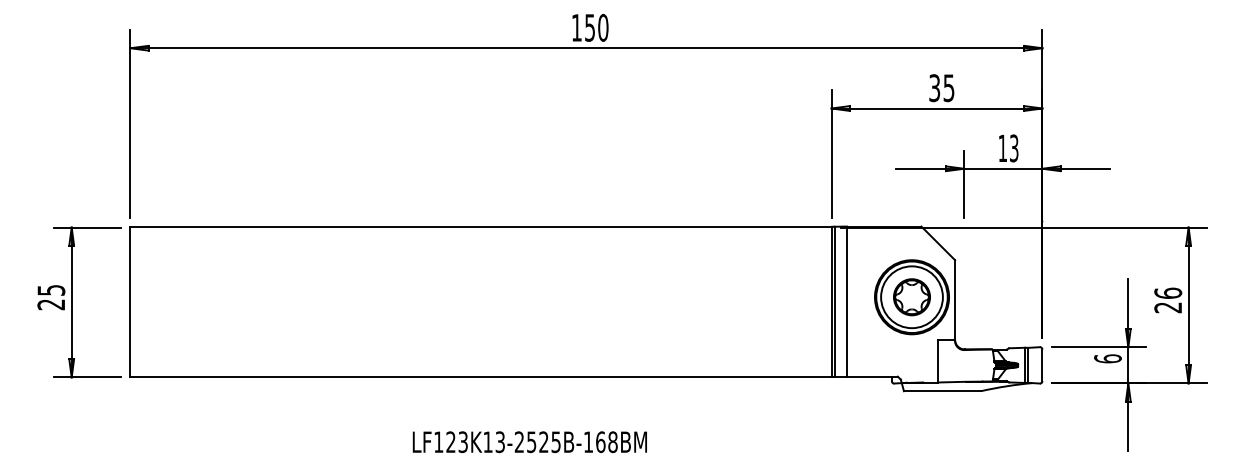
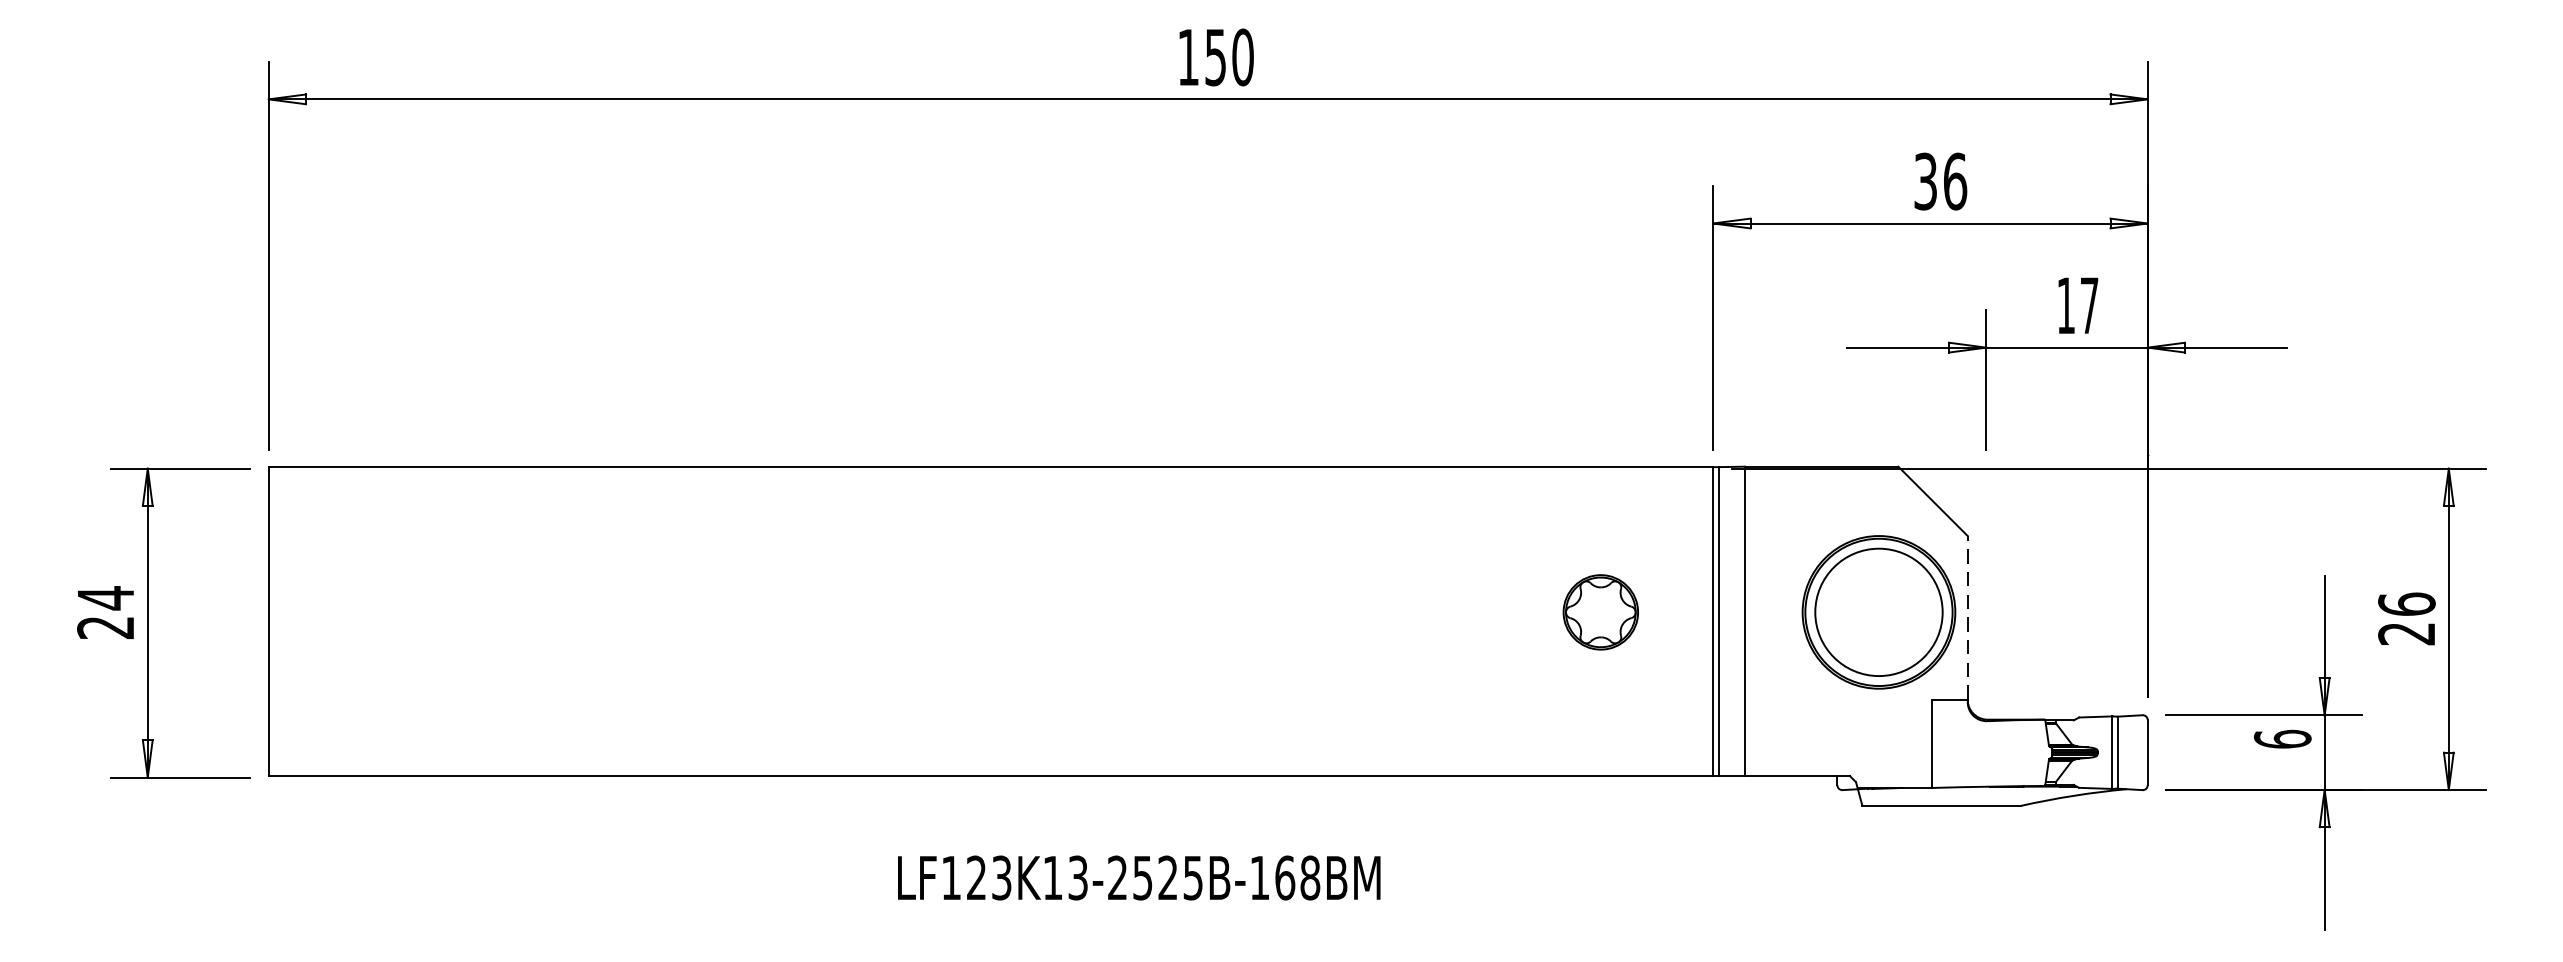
text: (948, 88) -> (1954, 182), 35 -> 36
text: (1014, 148) -> (2090, 305), 13 -> 17
text: (51, 290) -> (106, 598), 25 -> 24
part: (911, 297) -> (1599, 612), moved
line: (955, 299) -> (1968, 616), solid -> dashed
text: (529, 442) -> (1138, 878), moved

